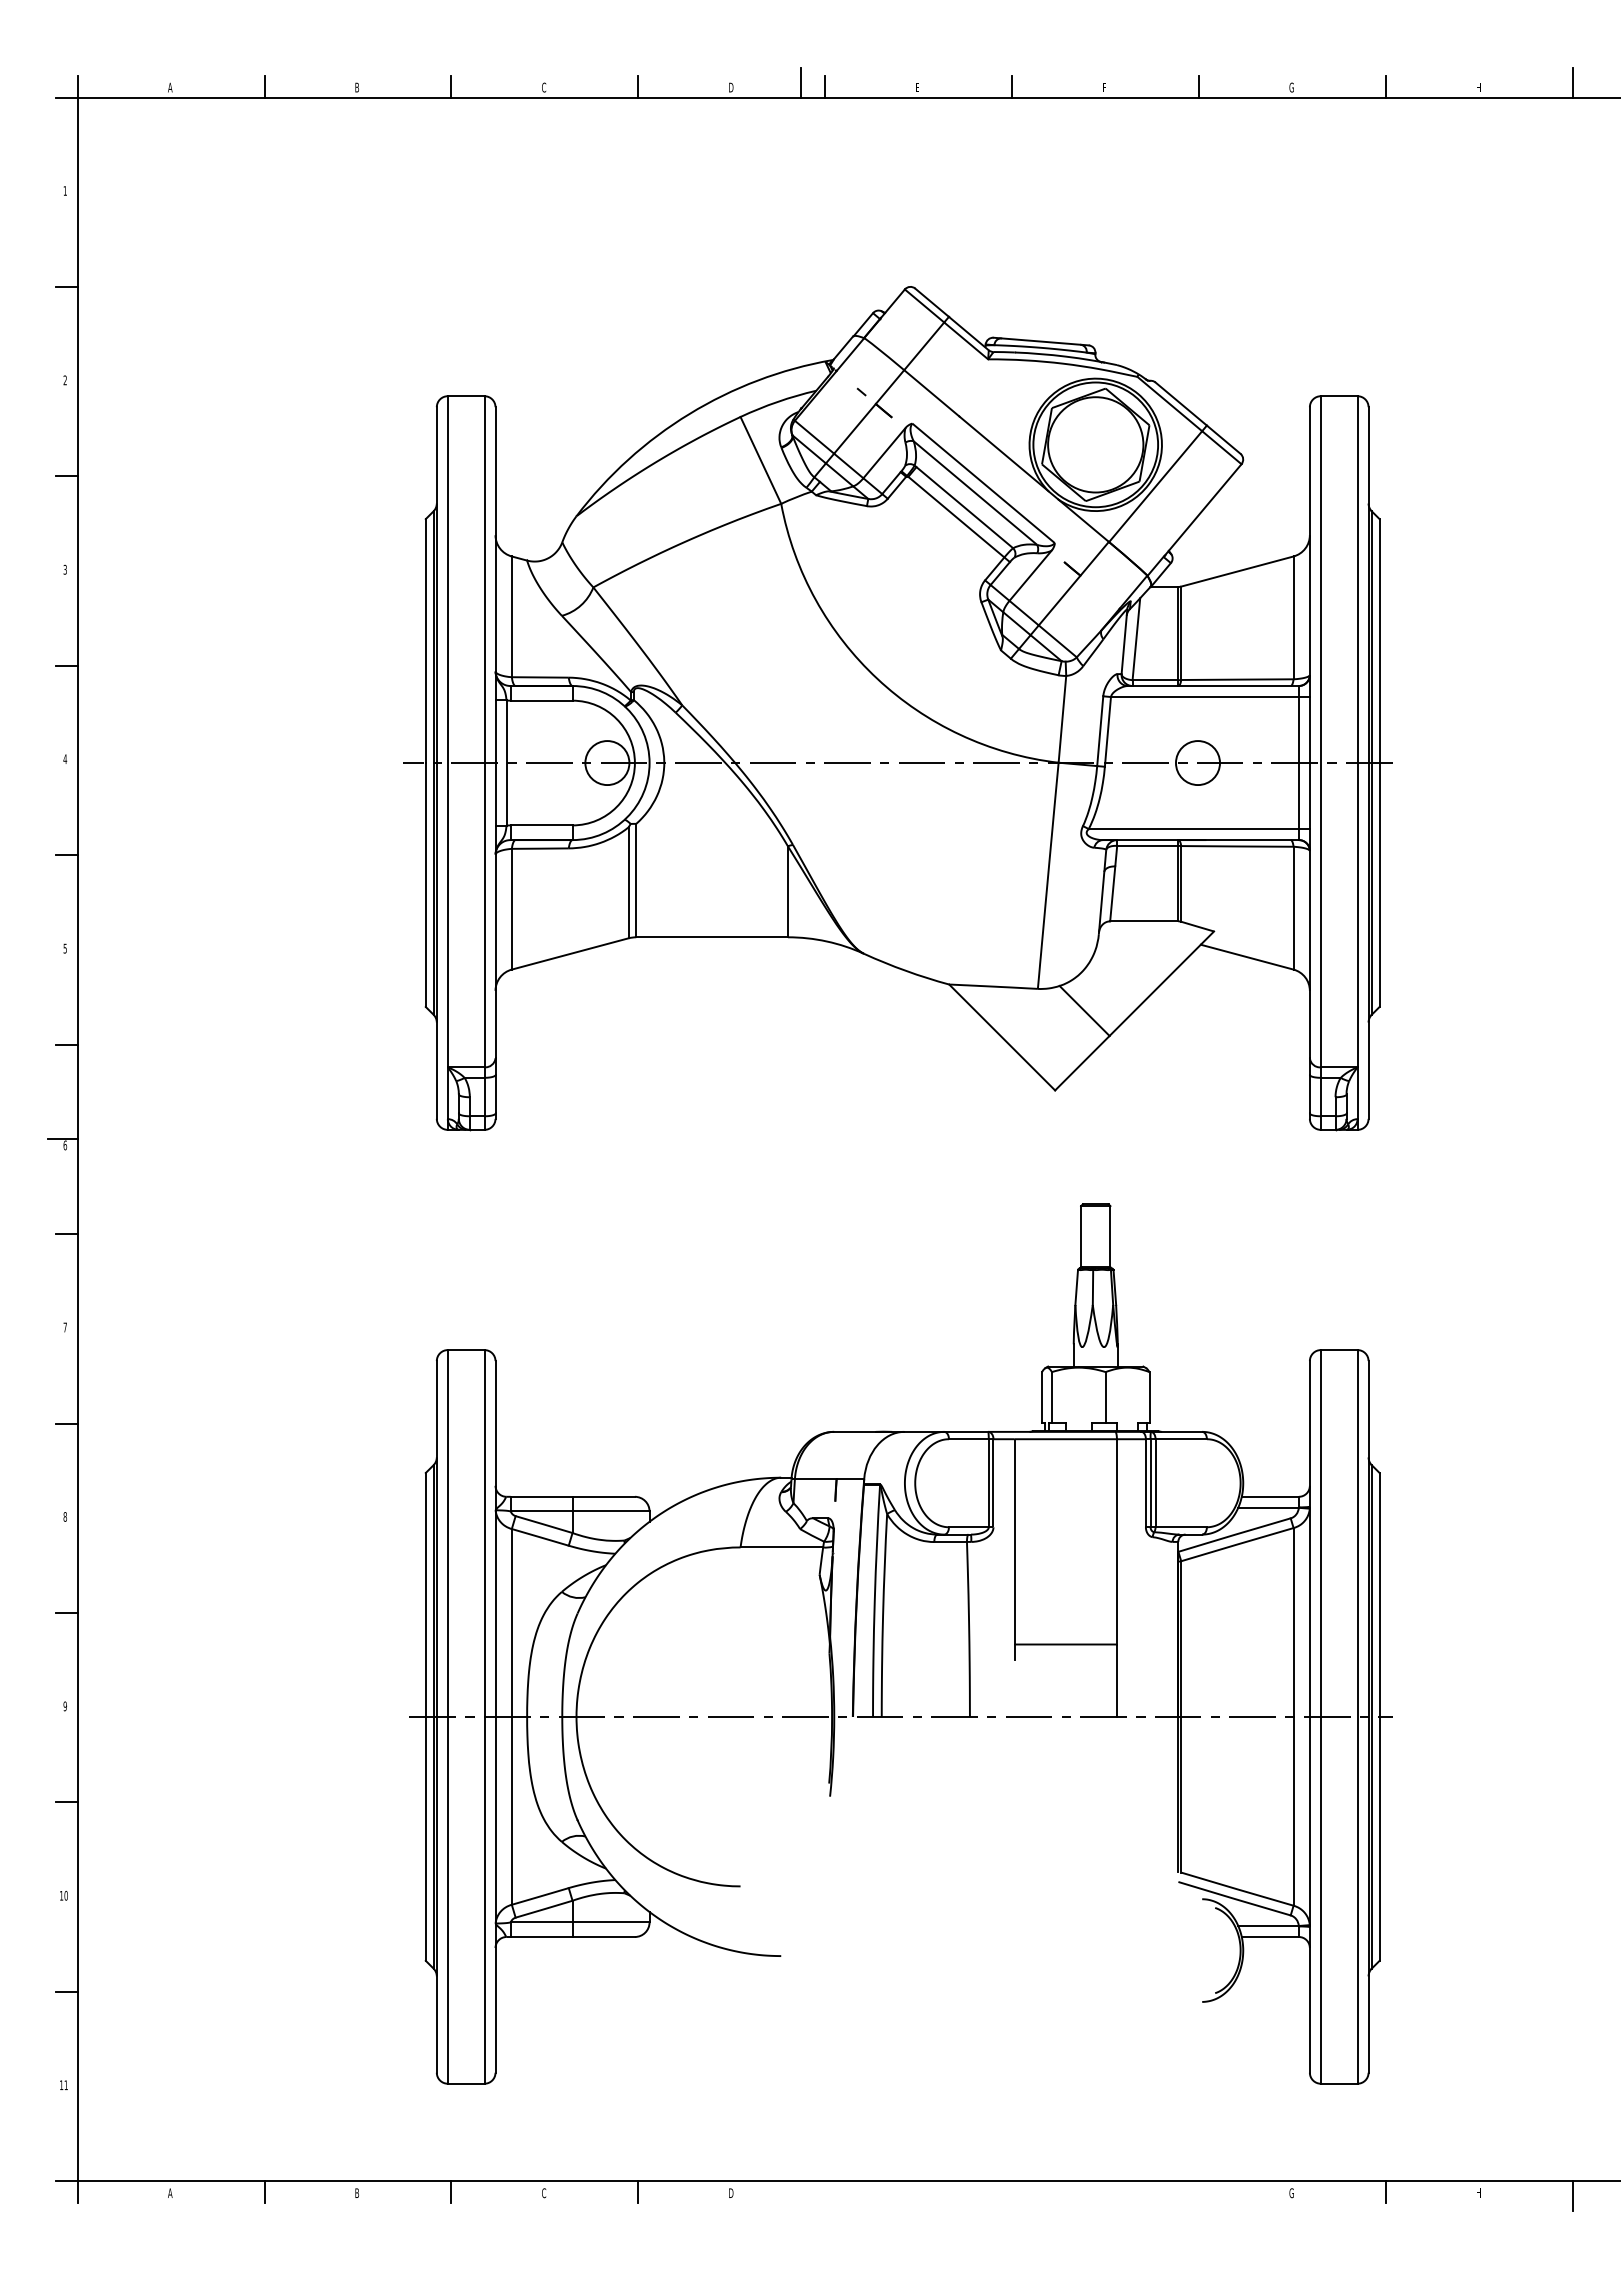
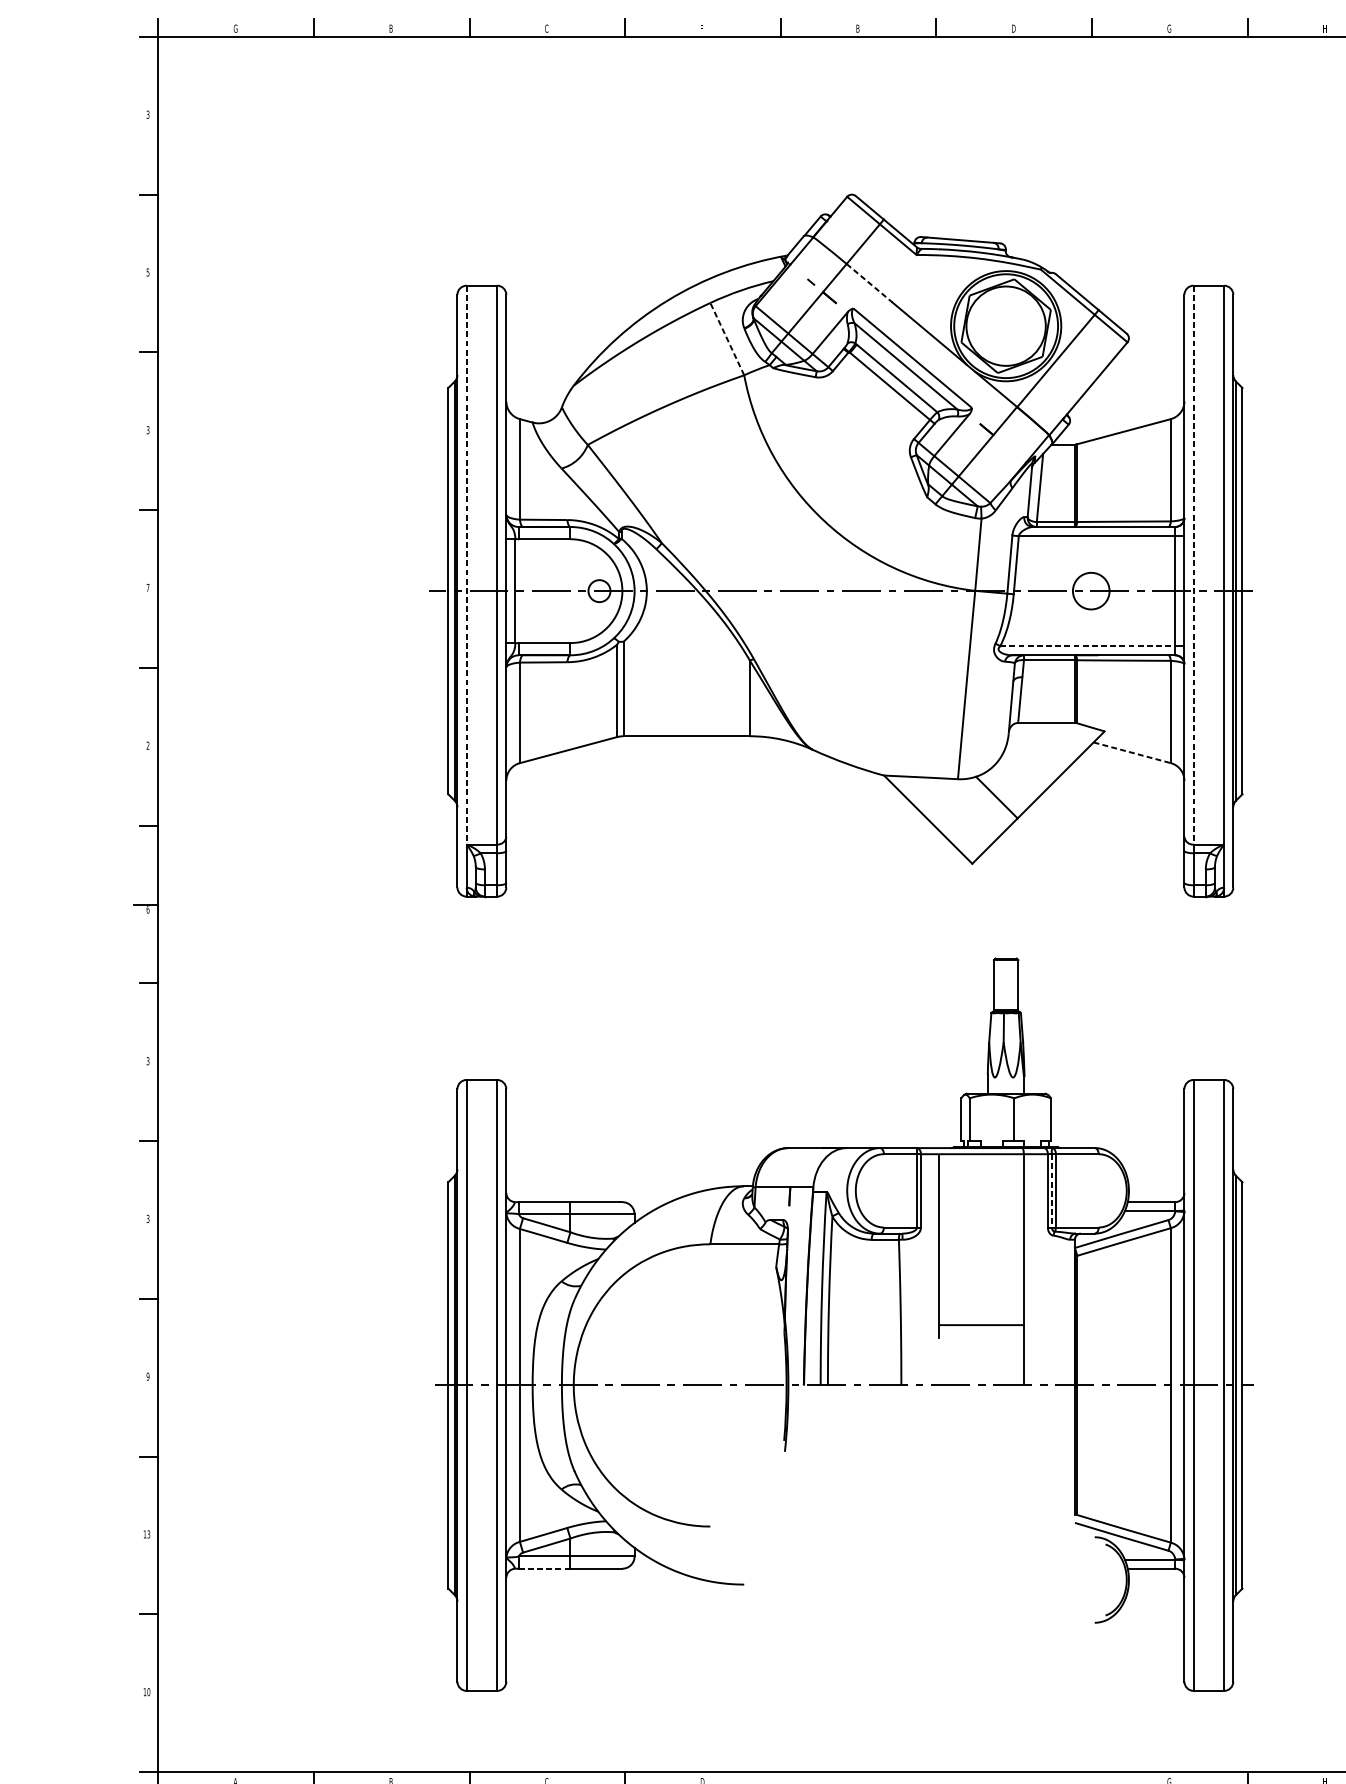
line: (801, 82) -> (761, 24), removed
text: (170, 87) -> (235, 28), A -> G
text: (731, 87) -> (702, 28), D -> F
text: (917, 87) -> (857, 28), E -> B
text: (1104, 87) -> (1013, 28), F -> D
text: (64, 190) -> (147, 114), 1 -> 3
text: (64, 380) -> (147, 272), 2 -> 5
line: (931, 393) -> (869, 283), solid -> dashed
line: (760, 460) -> (726, 339), solid -> dashed
line: (447, 731) -> (466, 564), solid -> dashed
line: (1320, 731) -> (1193, 564), solid -> dashed
text: (65, 758) -> (148, 587), 4 -> 7
circle: (607, 763) -> (599, 591), size x0.6
line: (1194, 829) -> (1088, 646), solid -> dashed
text: (64, 948) -> (147, 745), 5 -> 2
line: (1247, 957) -> (1132, 753), solid -> dashed
text: (64, 1327) -> (147, 1061), 7 -> 3
line: (1150, 1483) -> (1051, 1191), solid -> dashed
text: (64, 1516) -> (147, 1218), 8 -> 3
text: (65, 1895) -> (148, 1534), 10 -> 13
line: (541, 1937) -> (544, 1569), solid -> dashed
text: (65, 2085) -> (148, 1692), 11 -> 10

